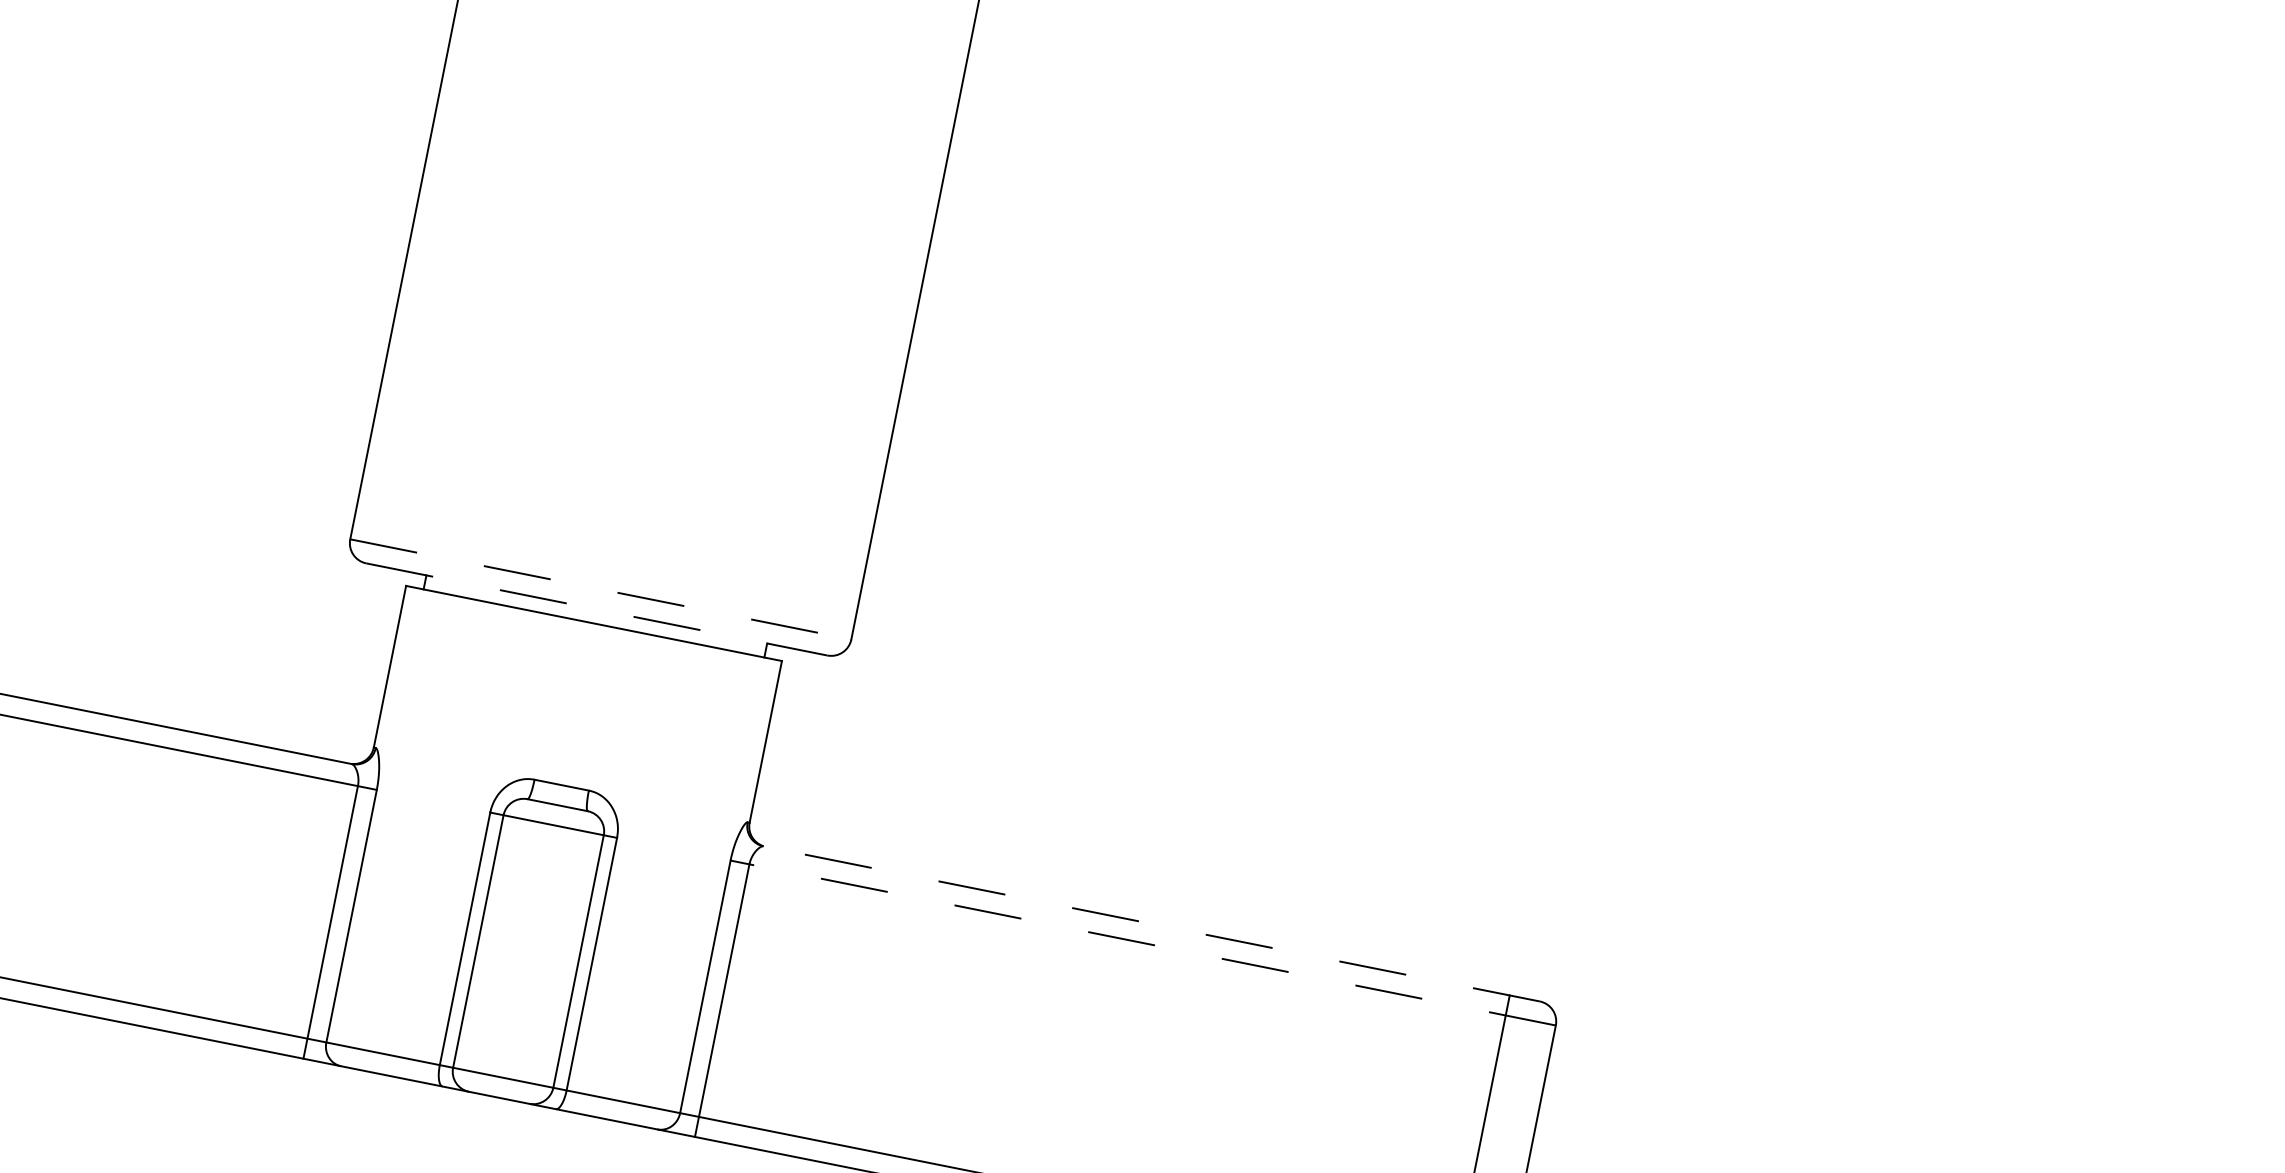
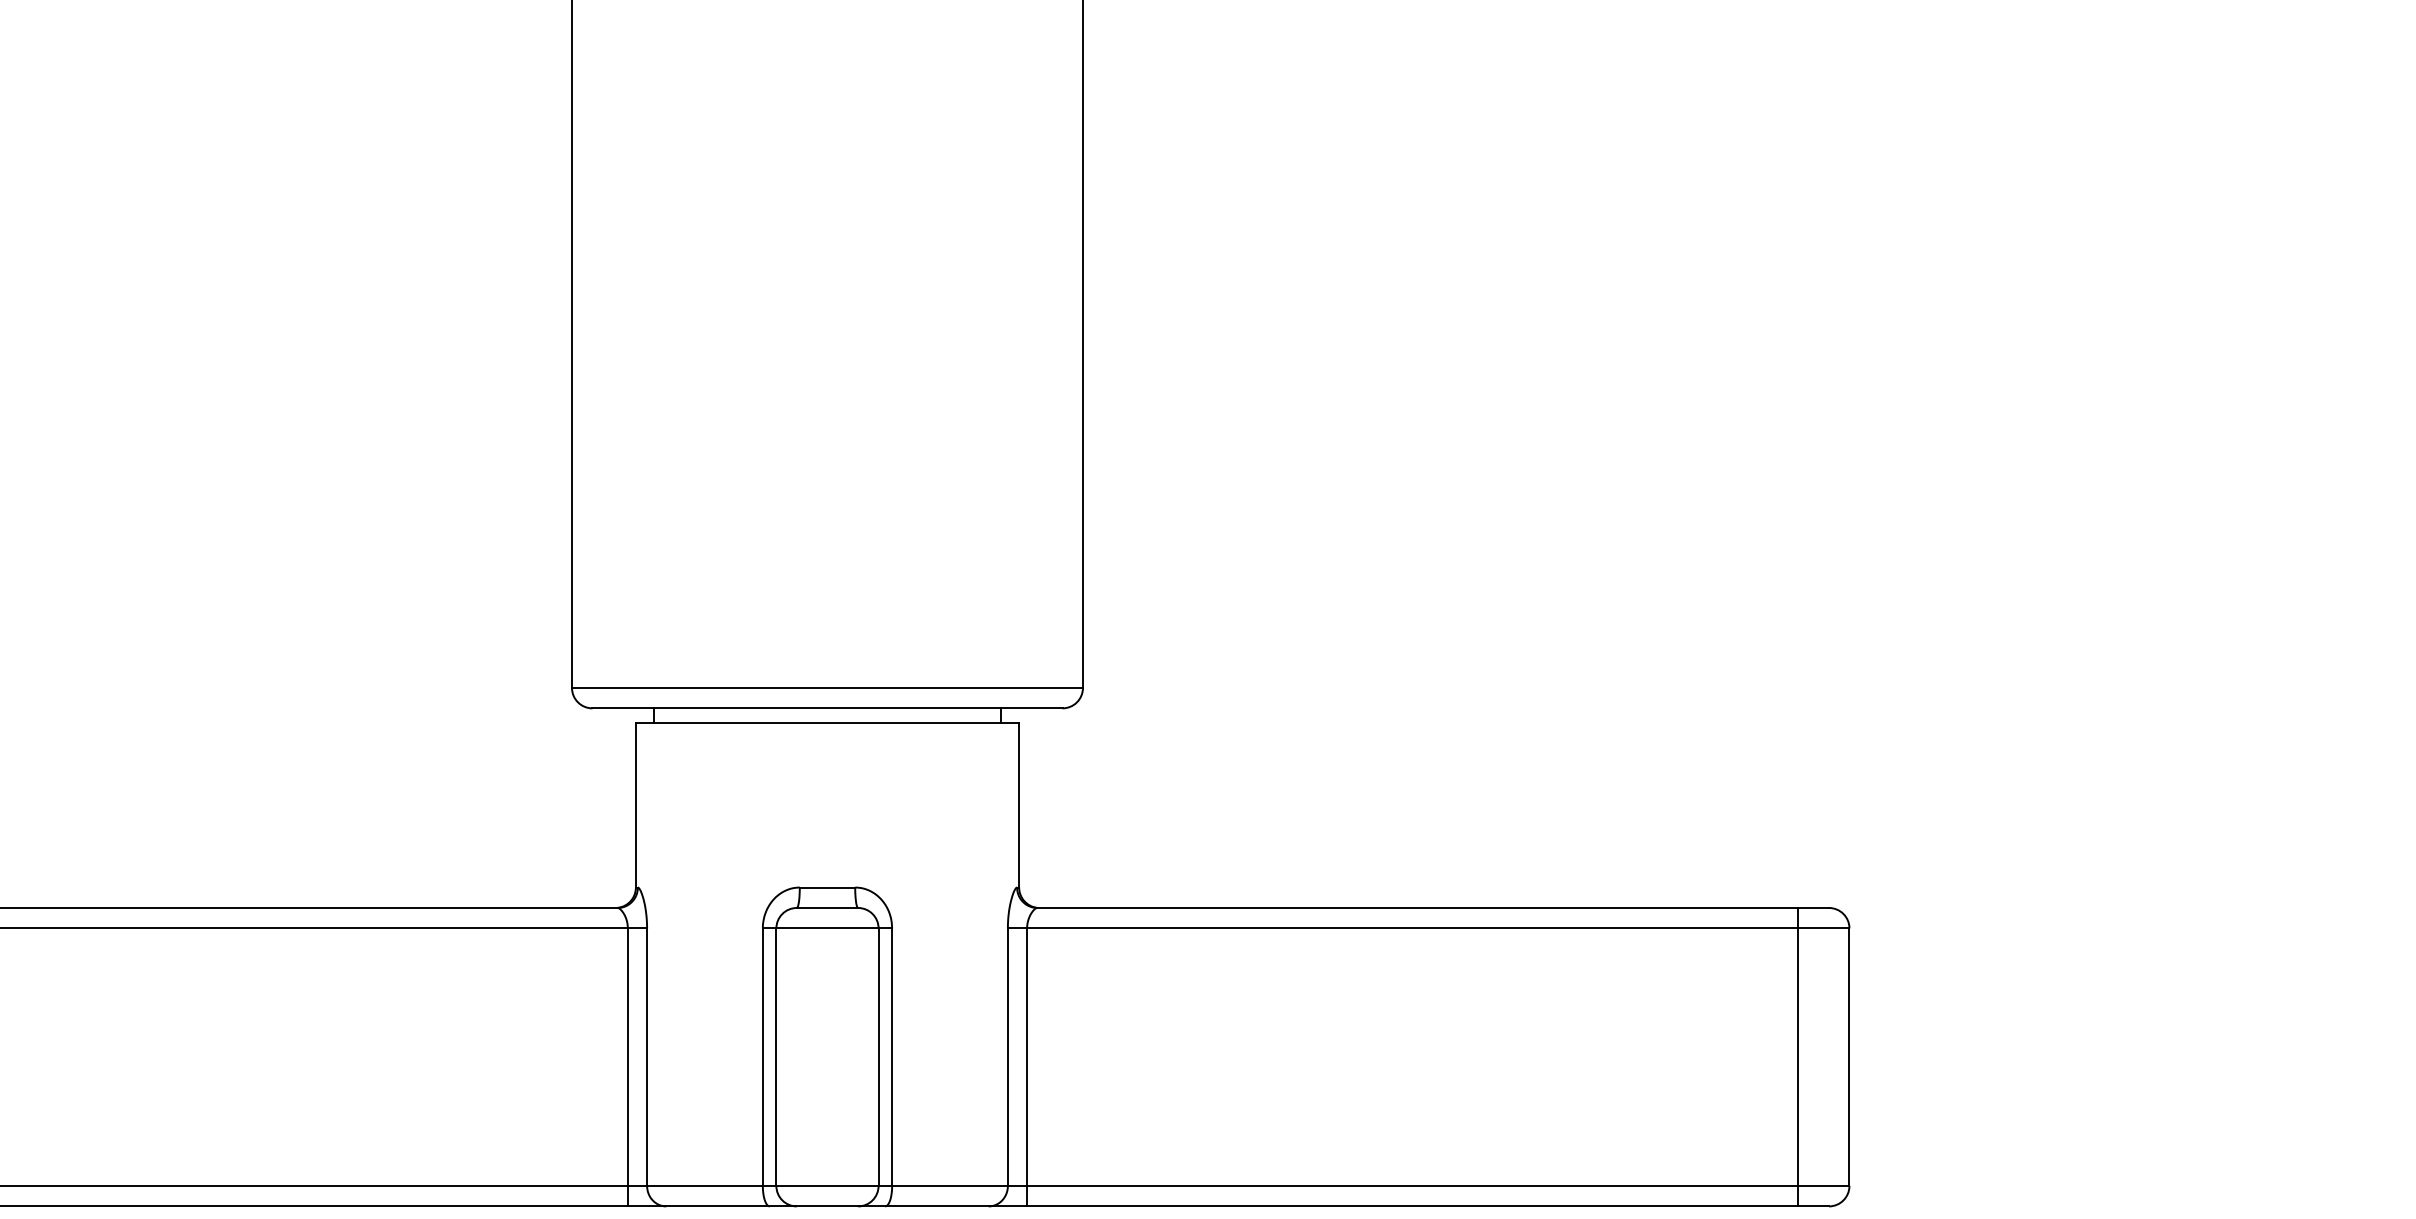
line: (600, 588) -> (827, 687), dashed -> solid
line: (596, 609) -> (827, 708), dashed -> solid
line: (1152, 923) -> (1433, 907), dashed -> solid
line: (1143, 943) -> (1428, 928), dashed -> solid

